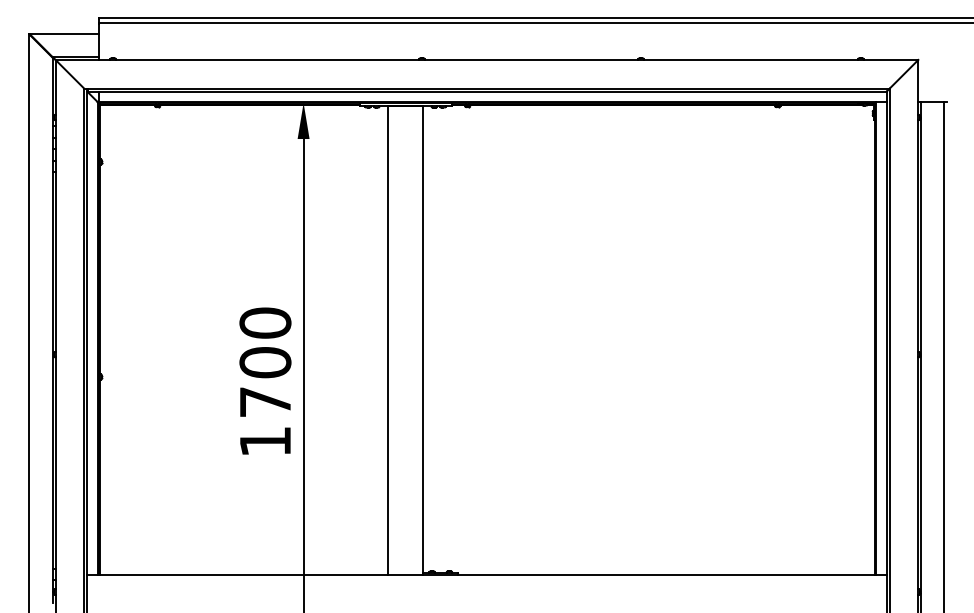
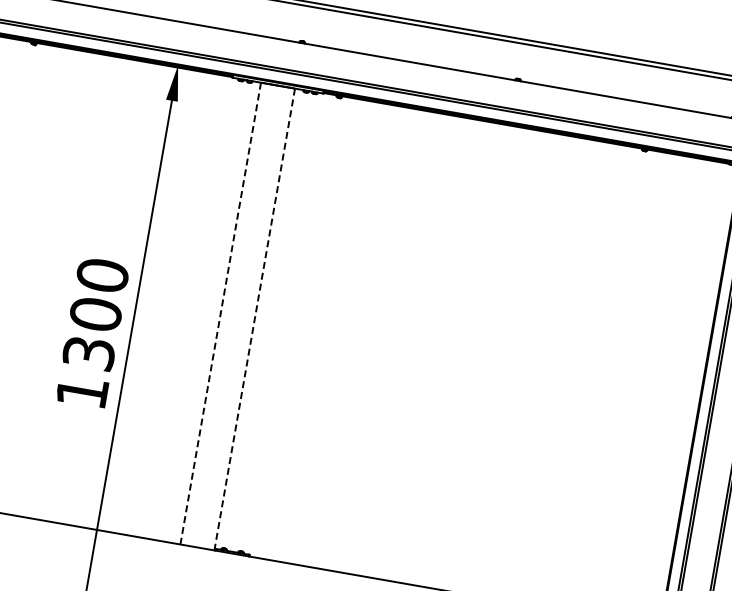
line: (388, 340) -> (220, 313), solid -> dashed
line: (422, 340) -> (254, 319), solid -> dashed
text: (265, 402) -> (89, 353), 1700 -> 1300

